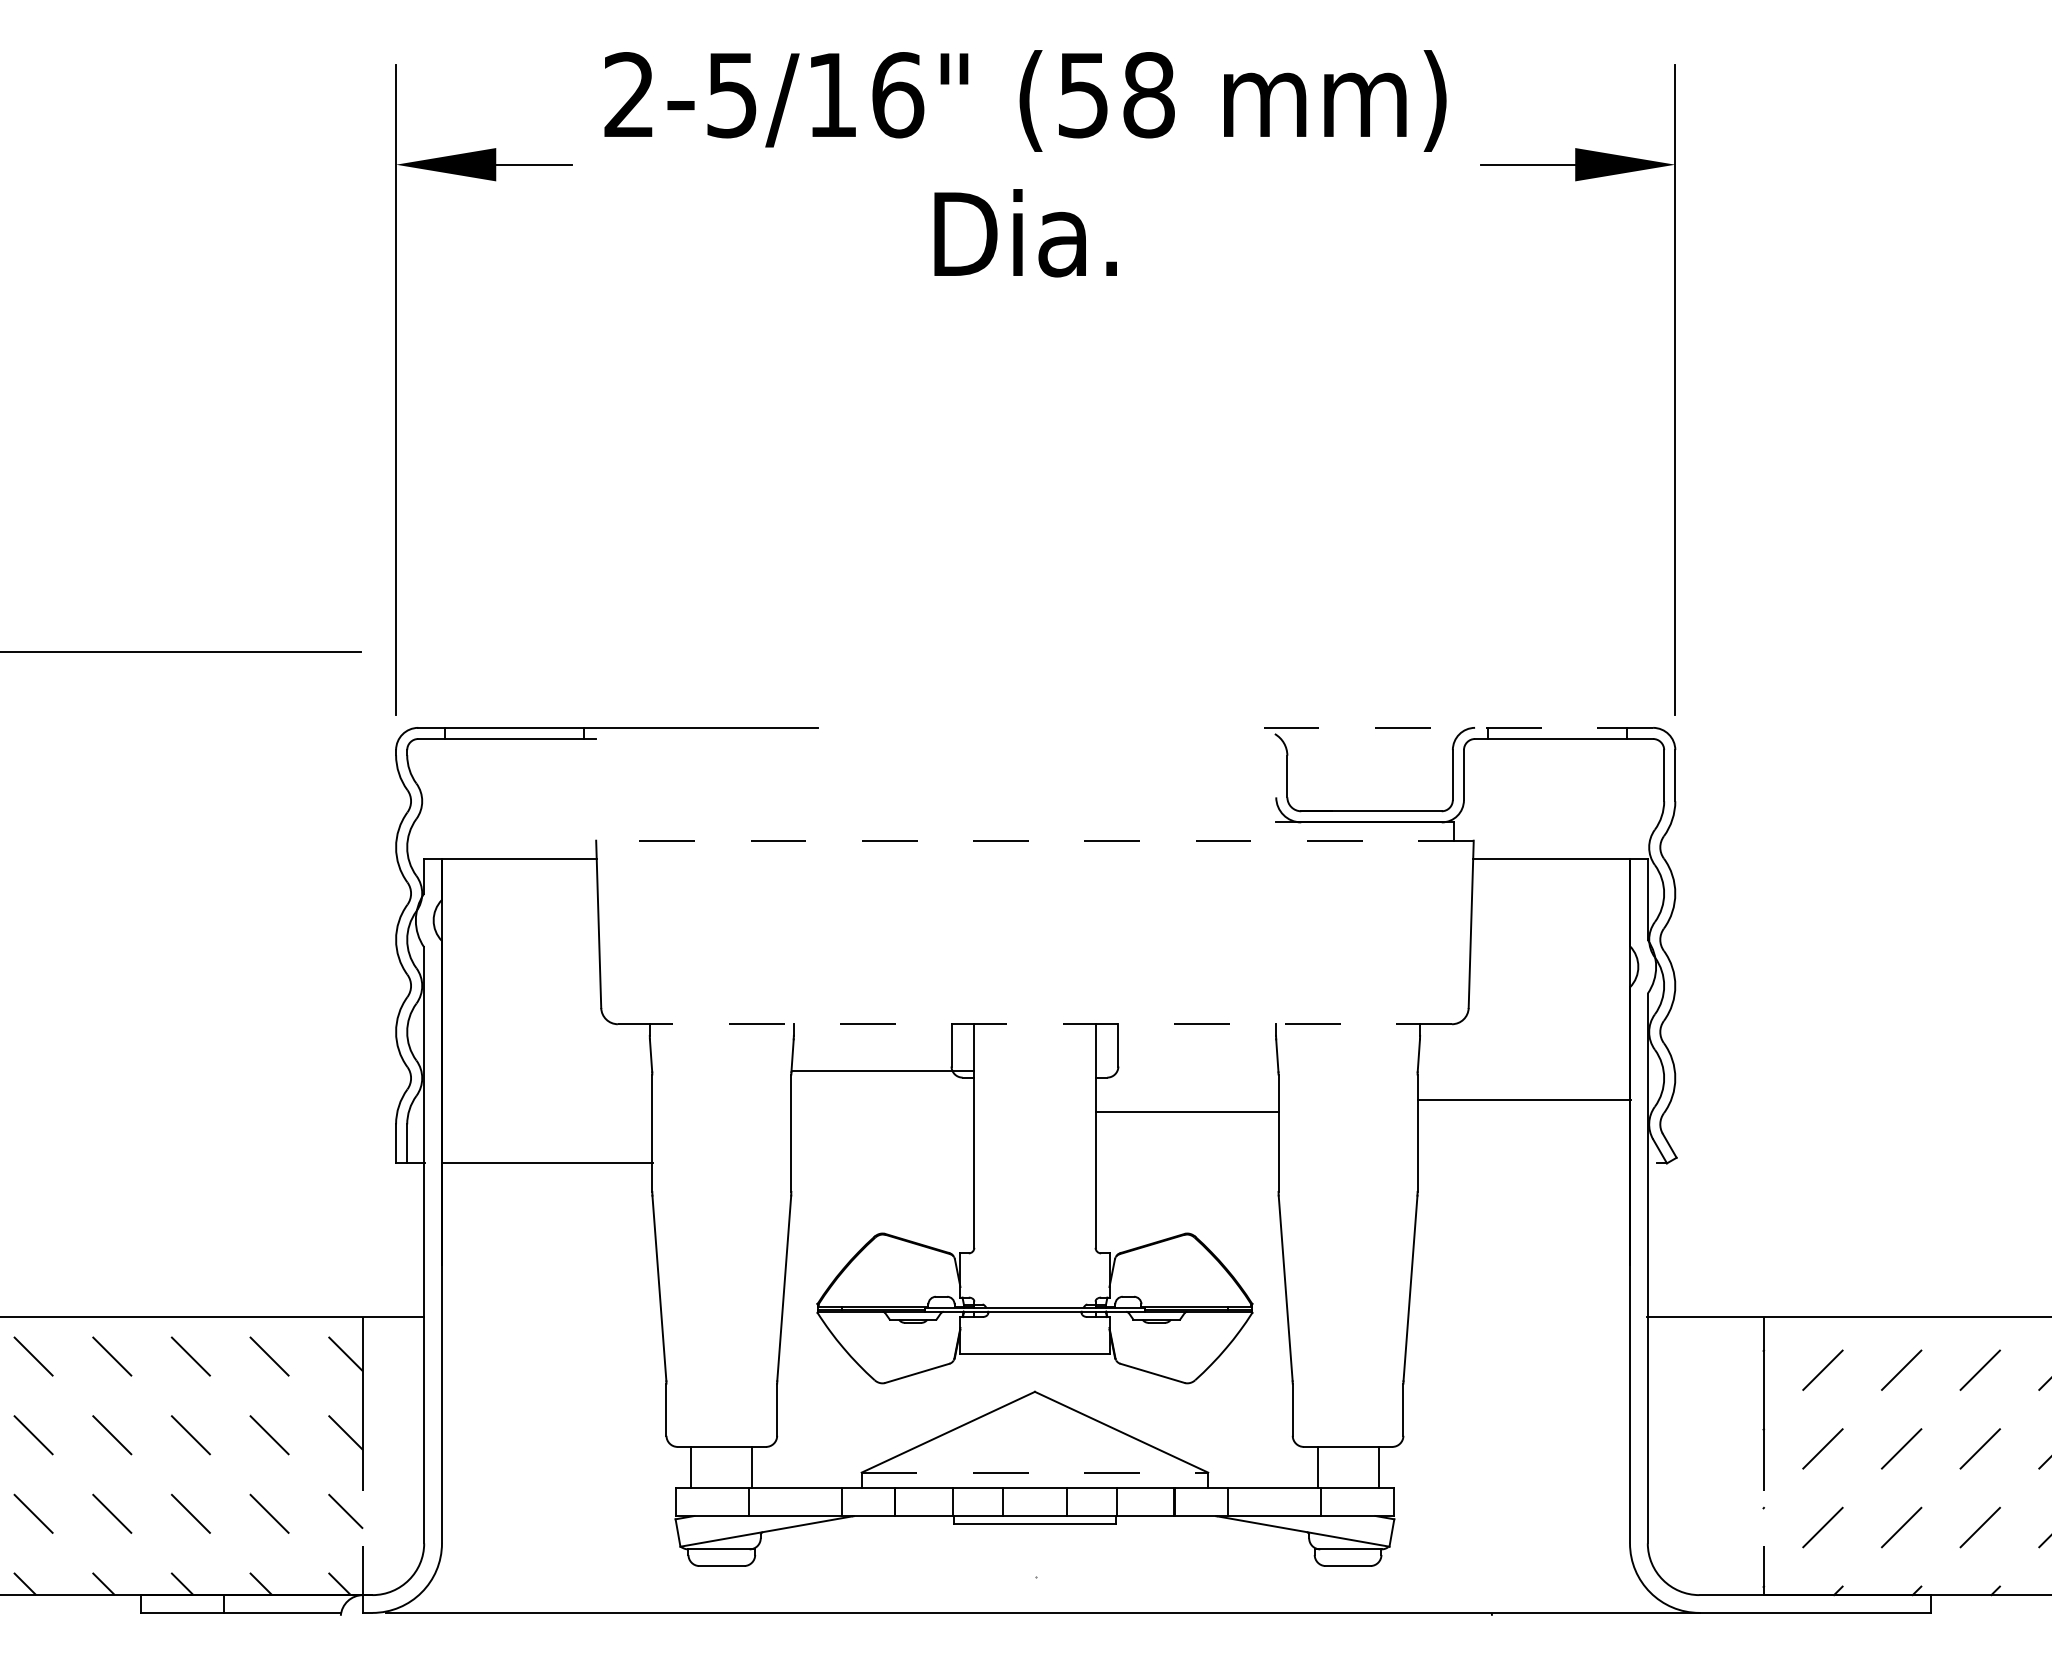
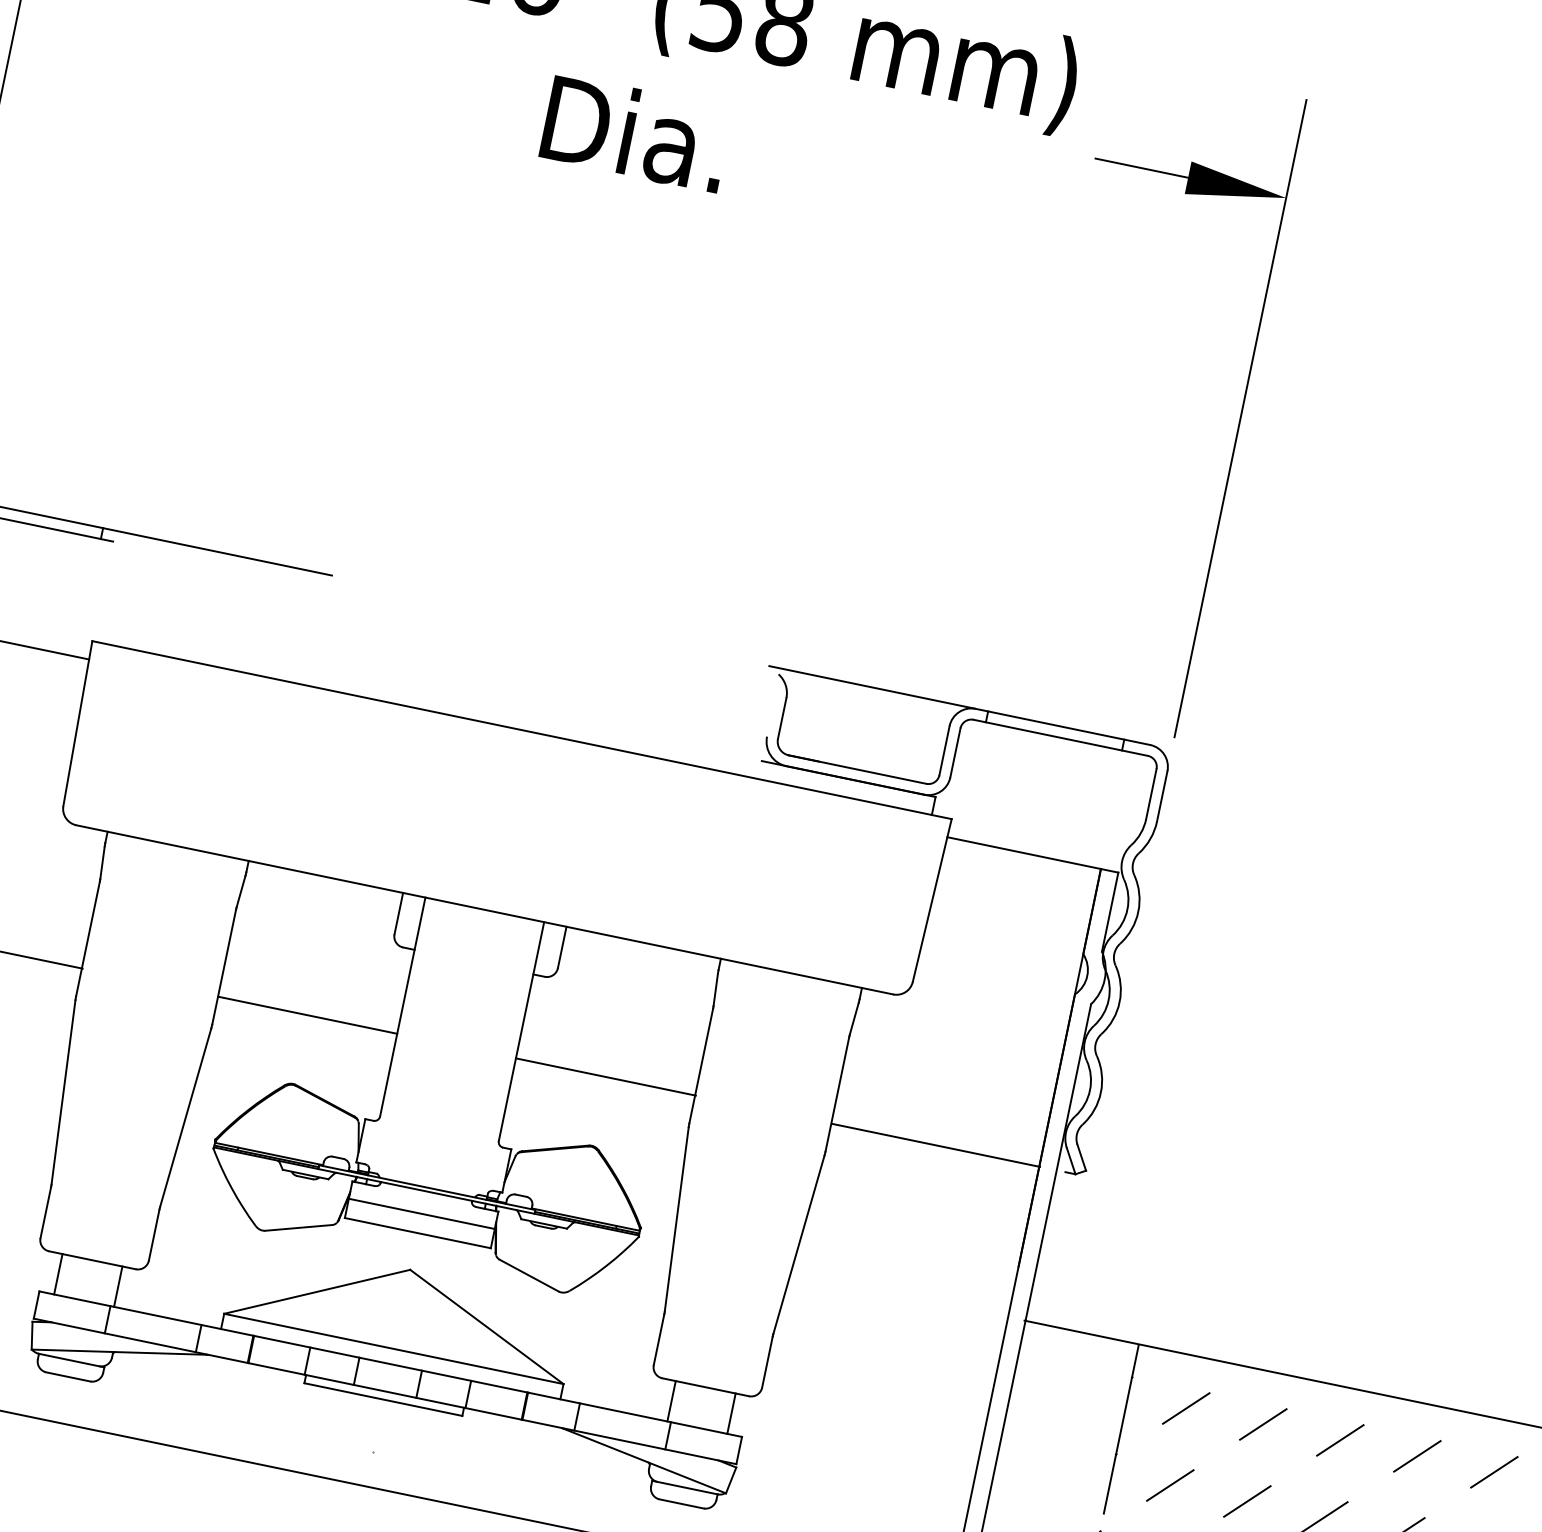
line: (1458, 727) -> (959, 705), dashed -> solid
line: (1034, 840) -> (521, 729), dashed -> solid
line: (1034, 1024) -> (484, 910), dashed -> solid
line: (883, 1071) -> (308, 1015), moved
line: (1524, 1100) -> (935, 1145), moved
line: (1187, 1112) -> (605, 1077), moved
line: (1034, 1334) -> (421, 1213), added
line: (1035, 1472) -> (394, 1348), dashed -> solid

